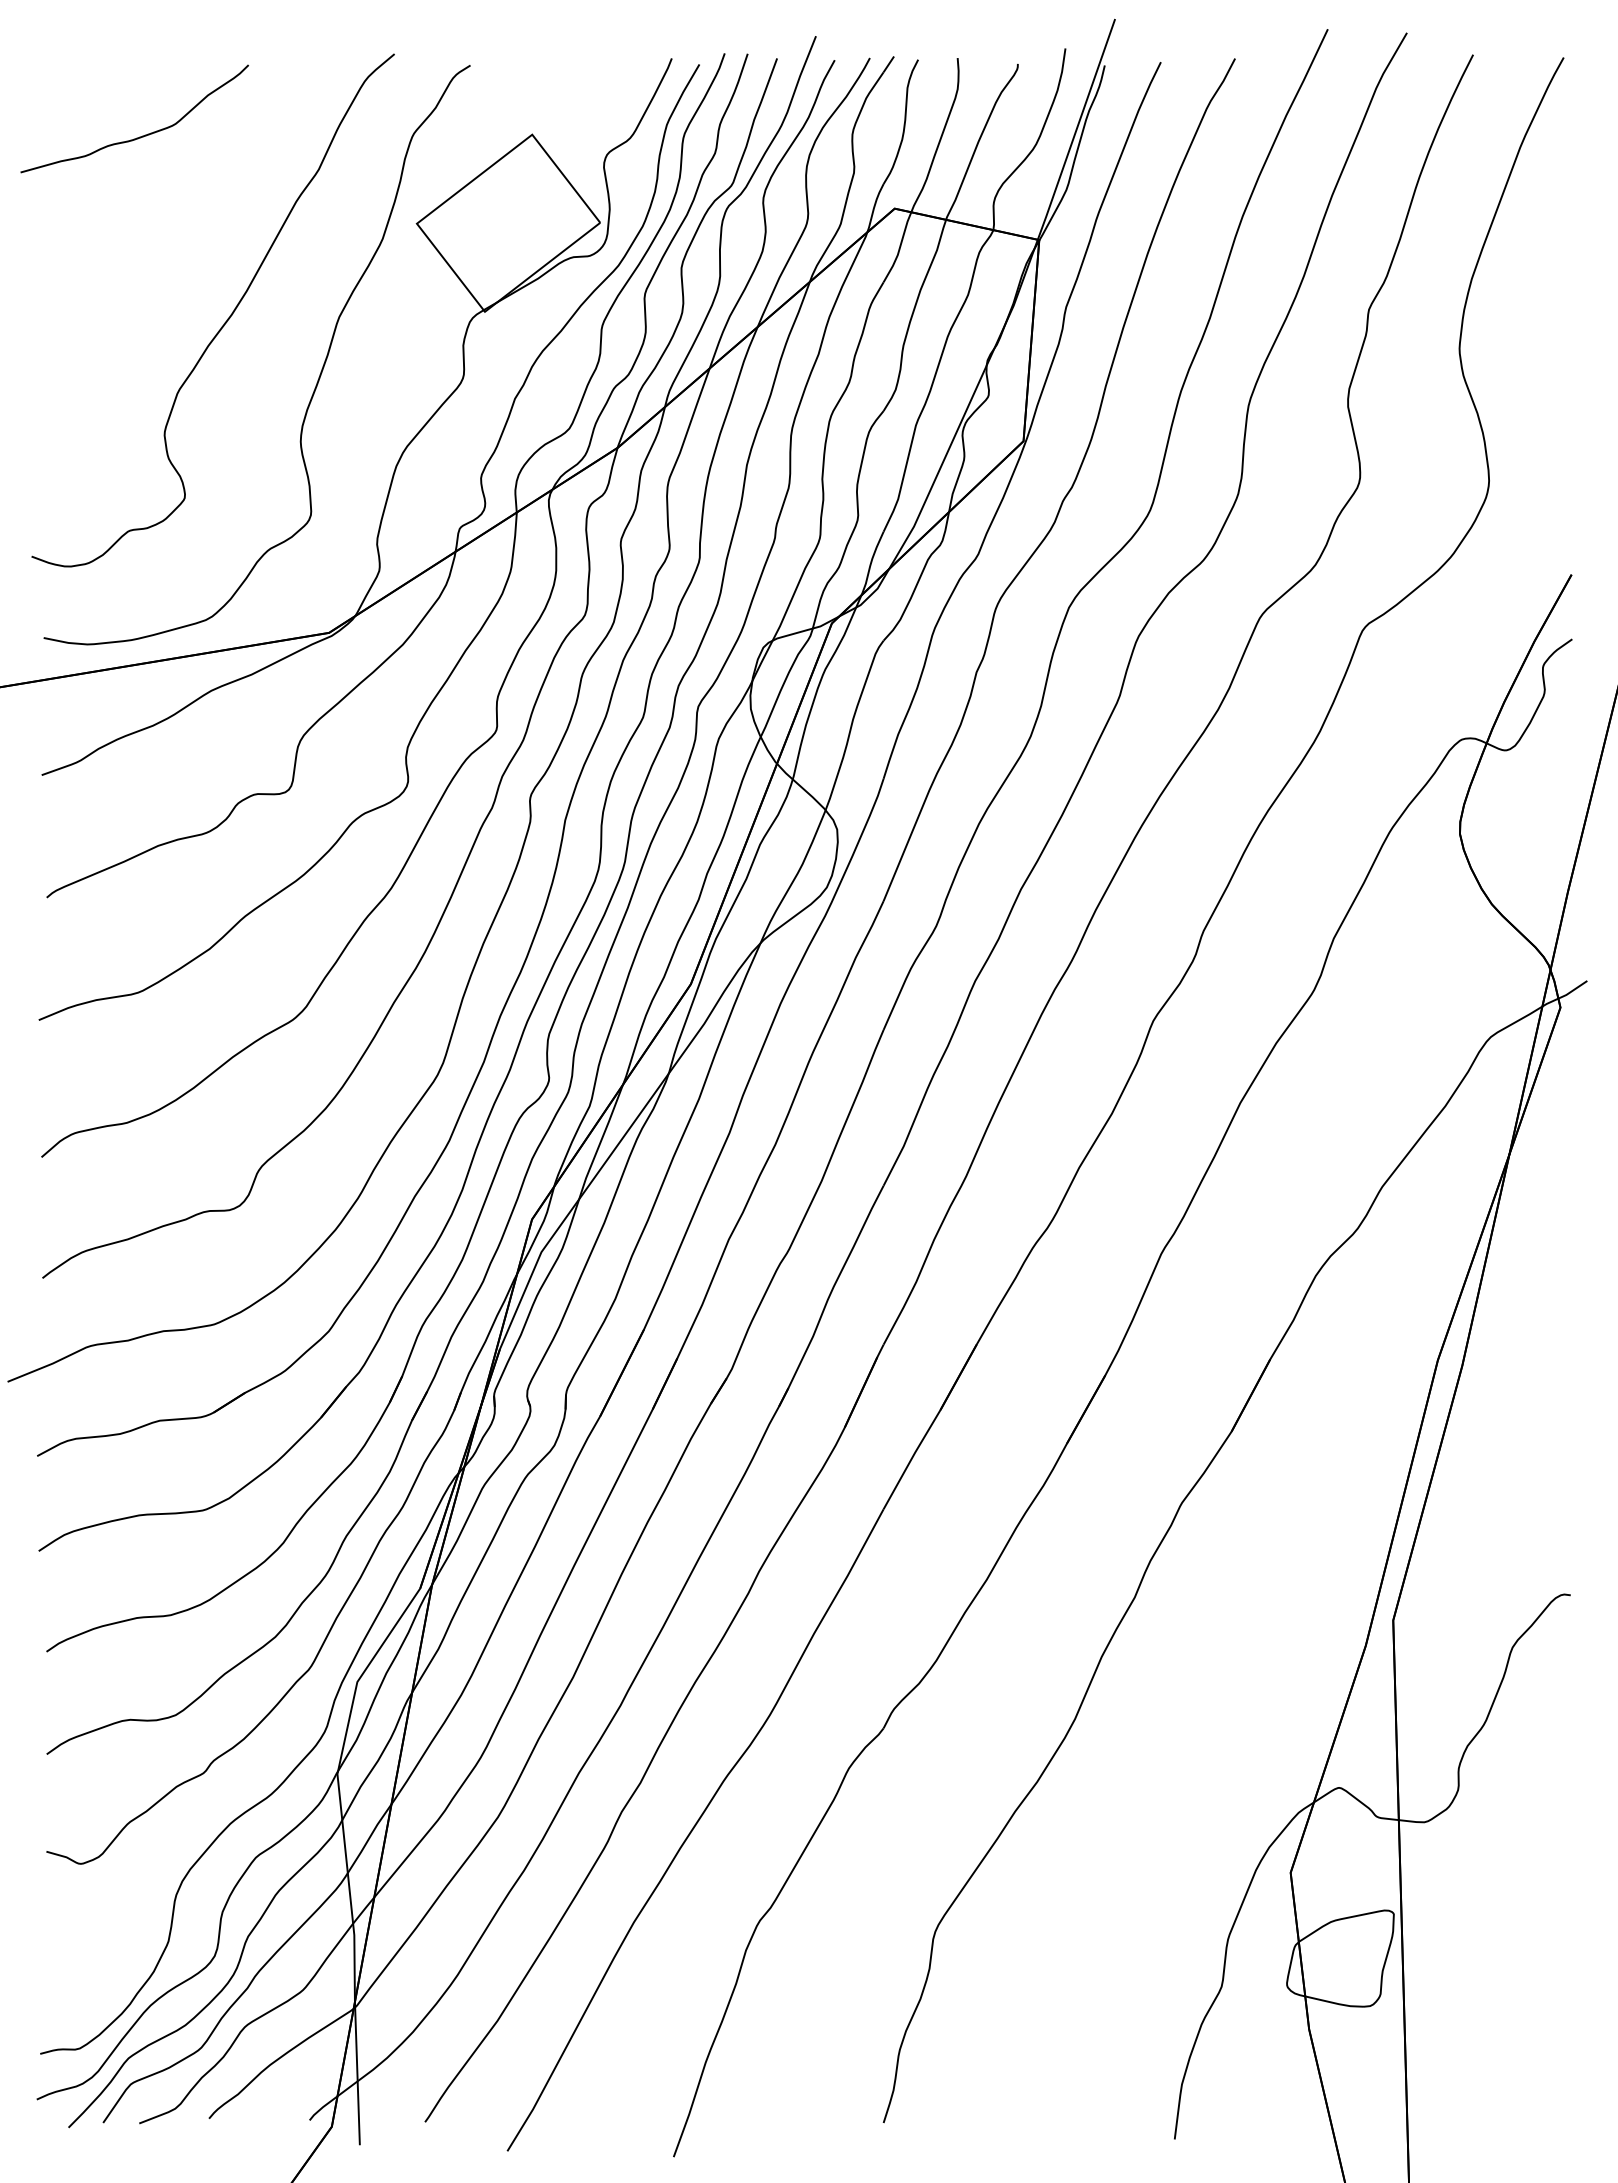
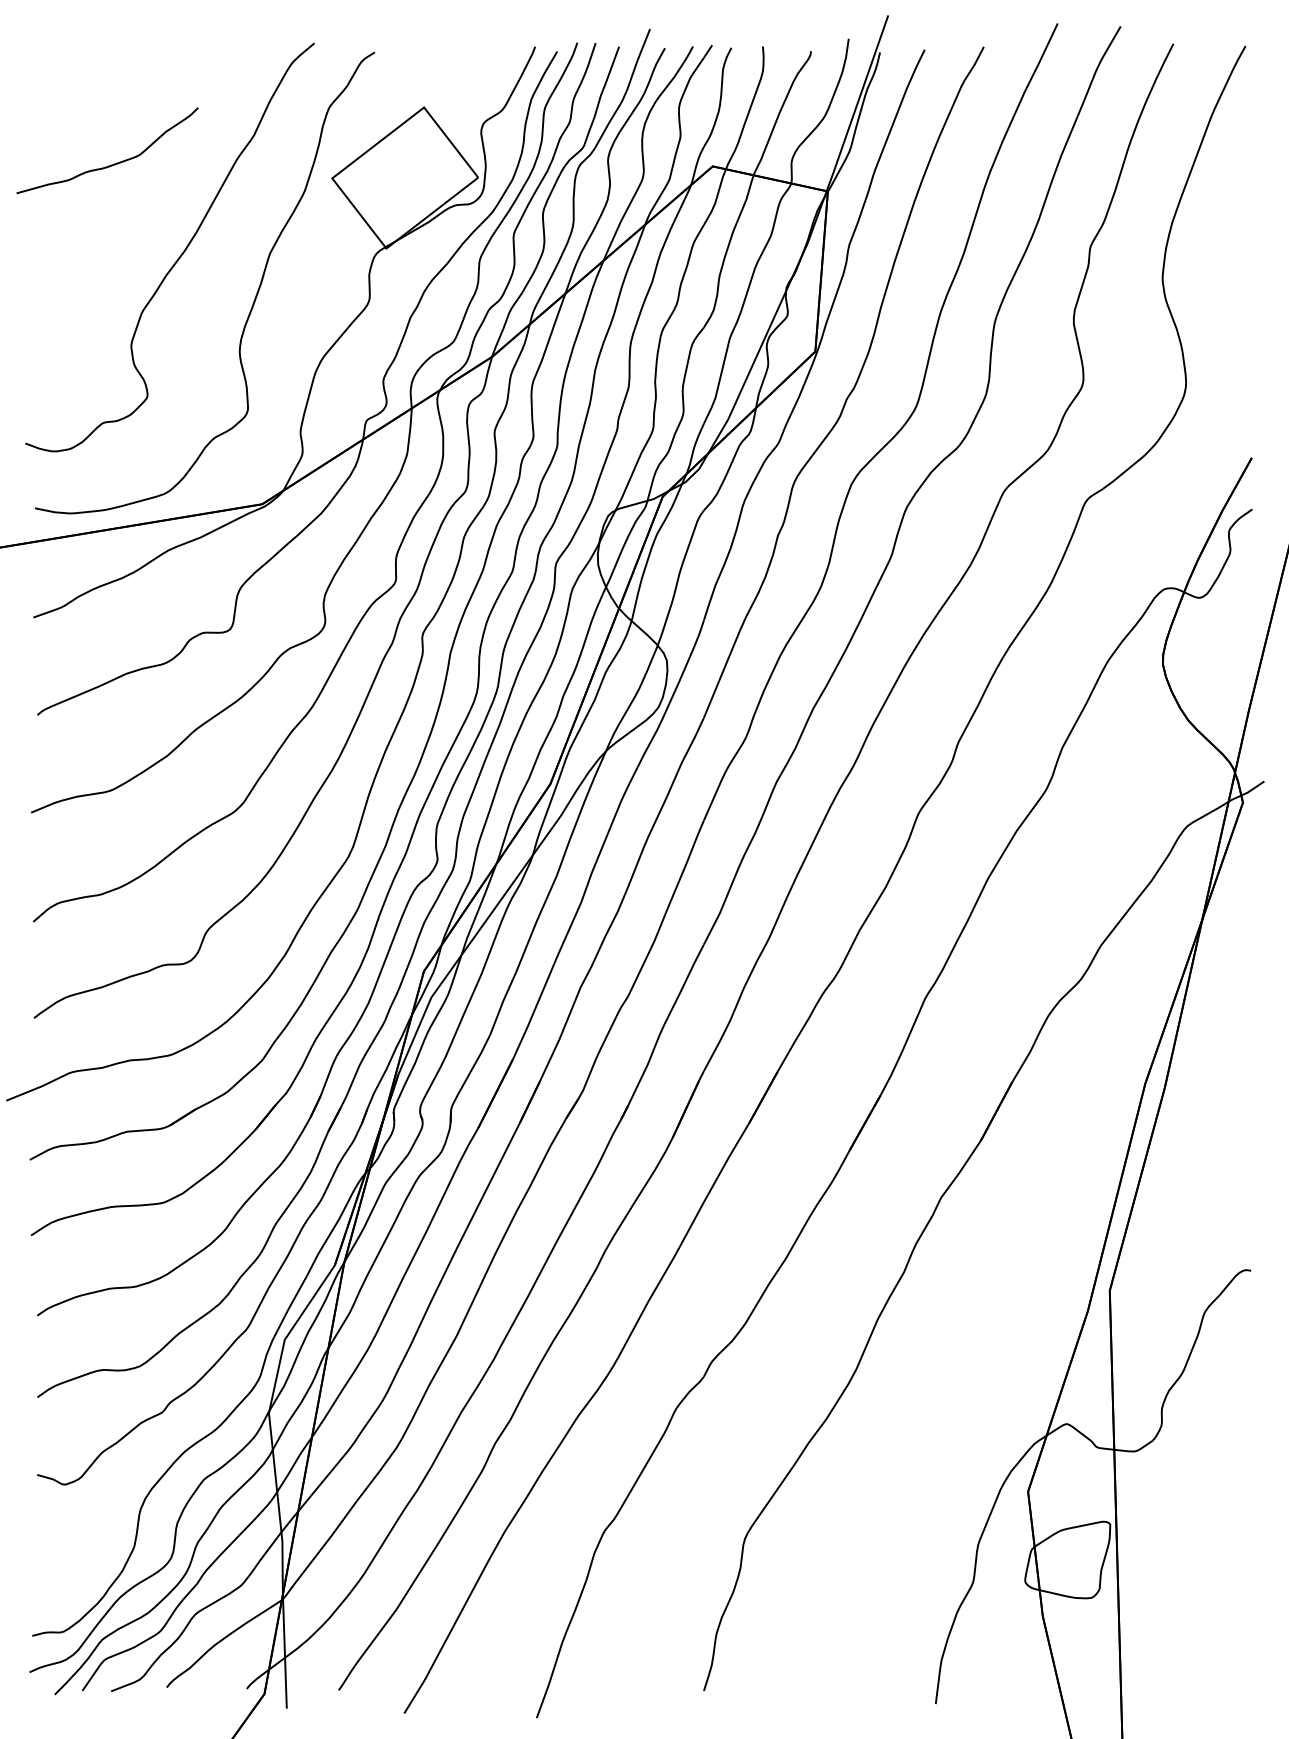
curve: (139, 136) -> (111, 164), moved

